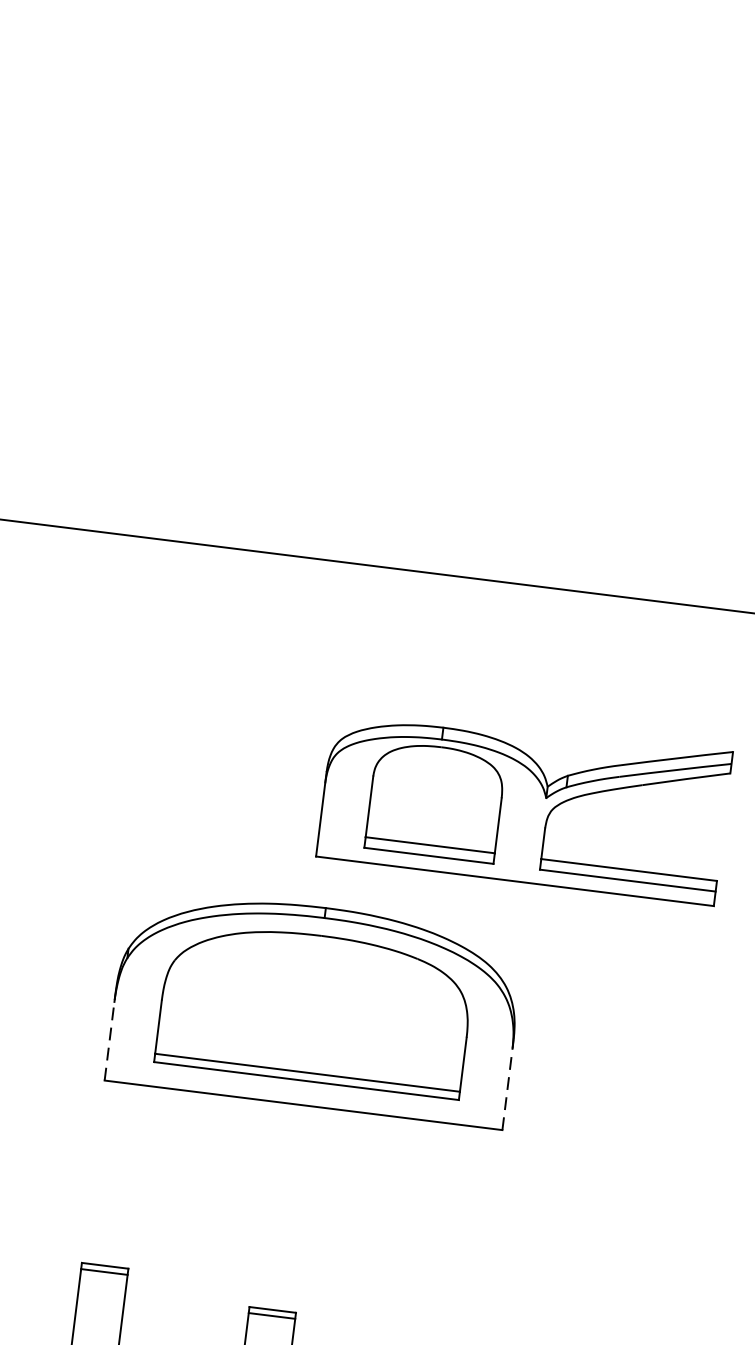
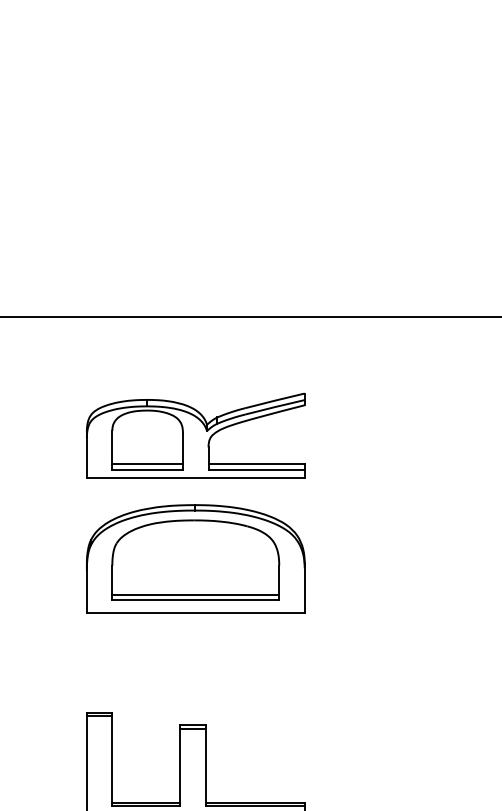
part: (524, 803) -> (195, 435), moved
line: (109, 1037) -> (86, 589), dashed -> solid
line: (507, 1085) -> (304, 588), dashed -> solid

